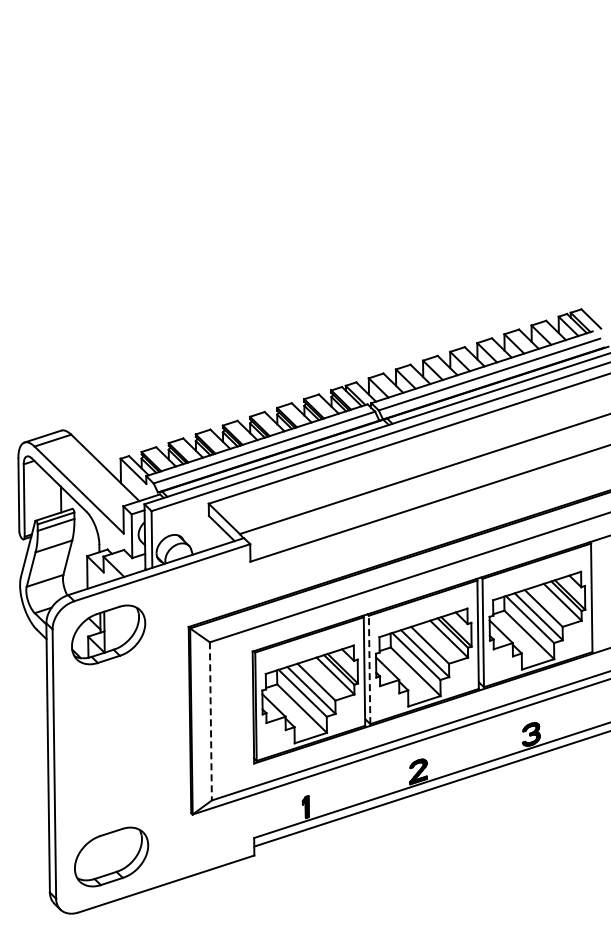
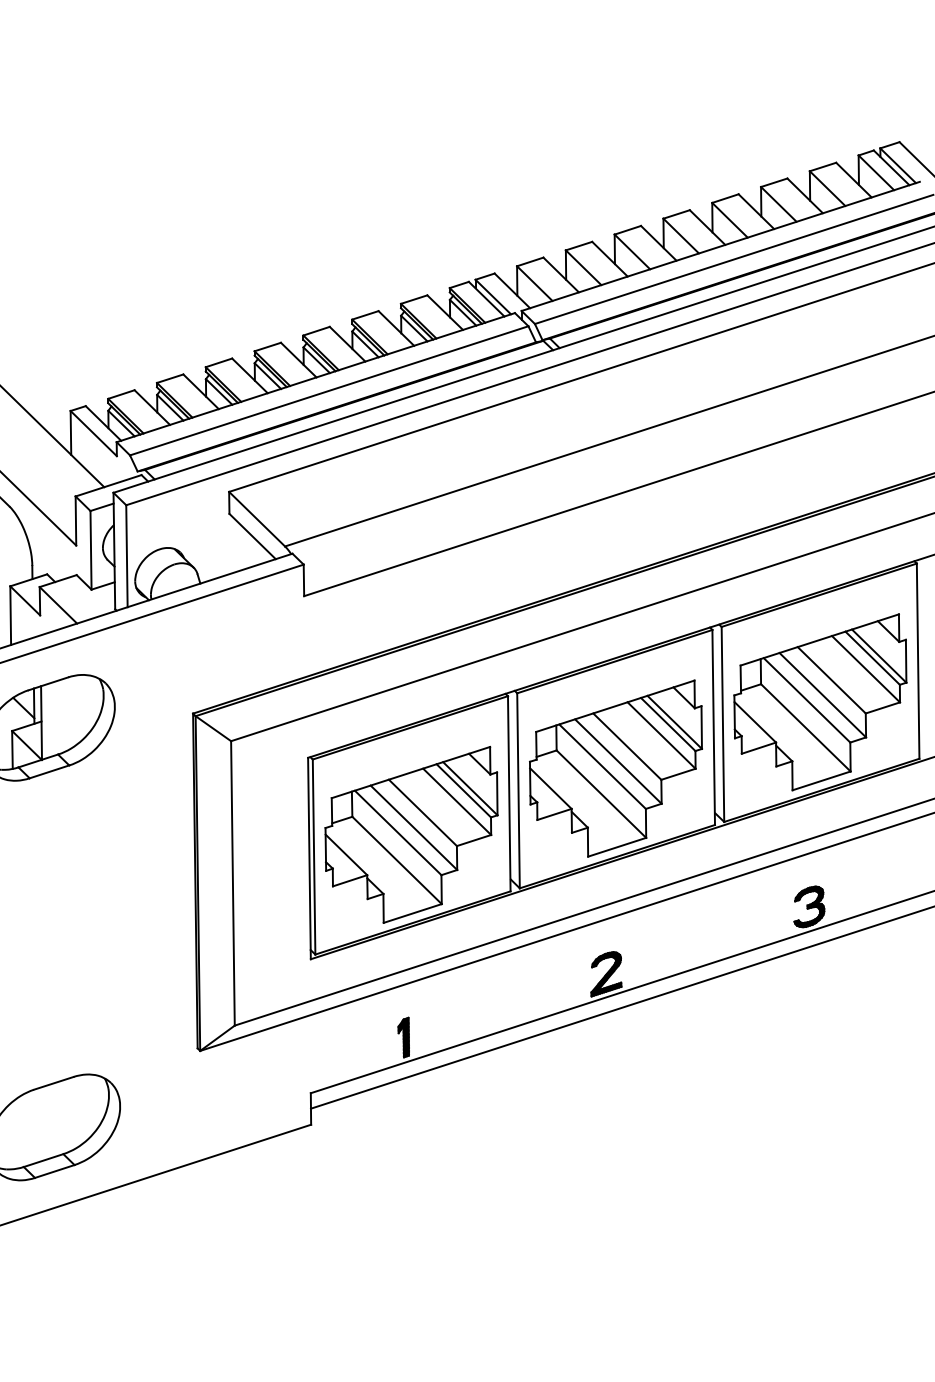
line: (369, 669) -> (518, 790), dashed -> solid
line: (210, 721) -> (232, 883), dashed -> solid

